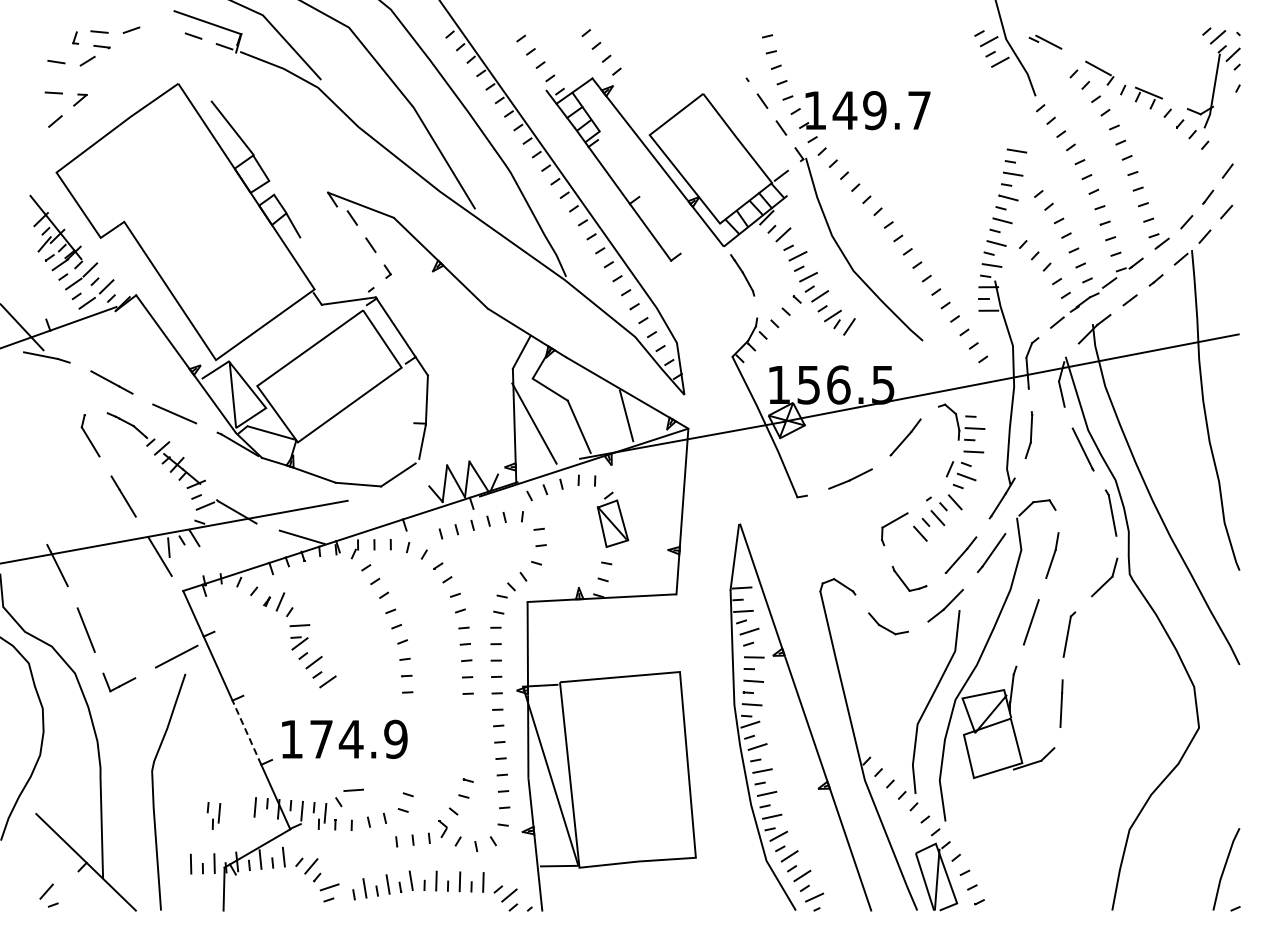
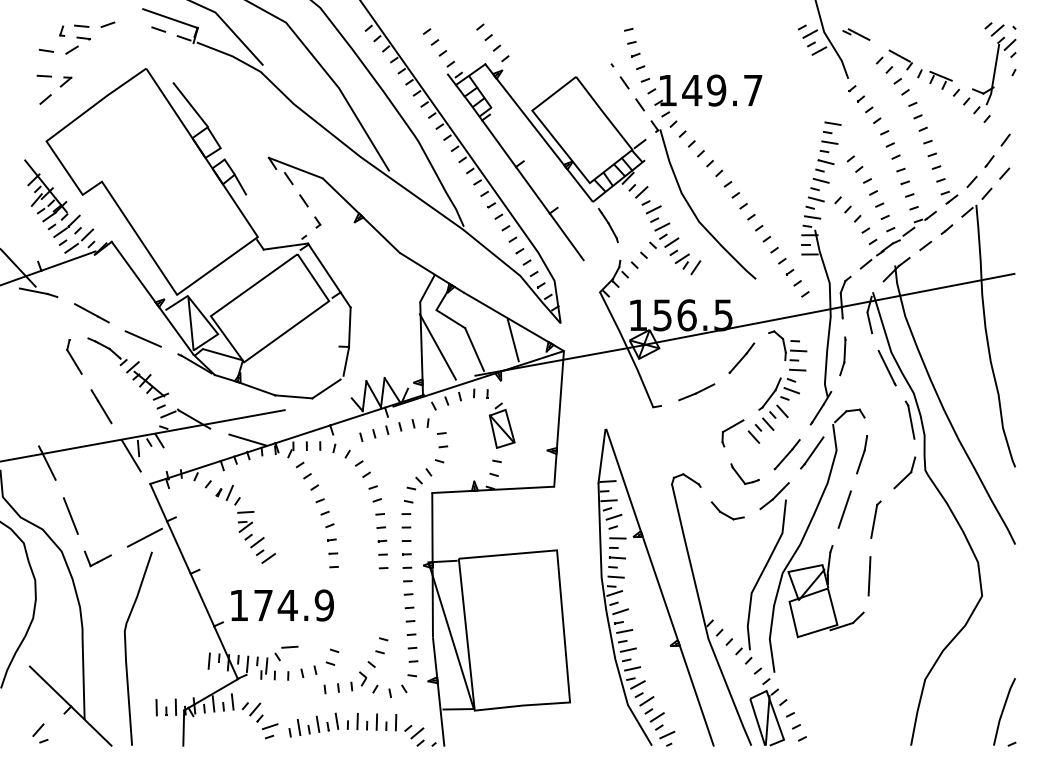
line: (691, 288) -> (566, 236), added
line: (938, 486) -> (768, 398), added
line: (246, 732) -> (202, 599), dashed -> solid
part: (213, 815) -> (175, 667), removed

